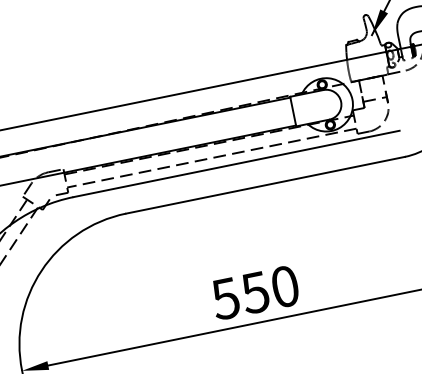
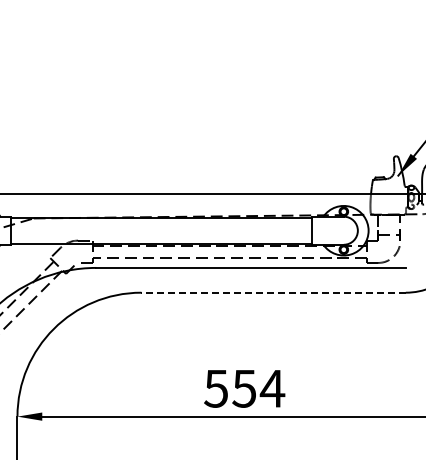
line: (265, 185) -> (273, 292), solid -> dashed
text: (284, 286) -> (272, 388), 550 -> 554

